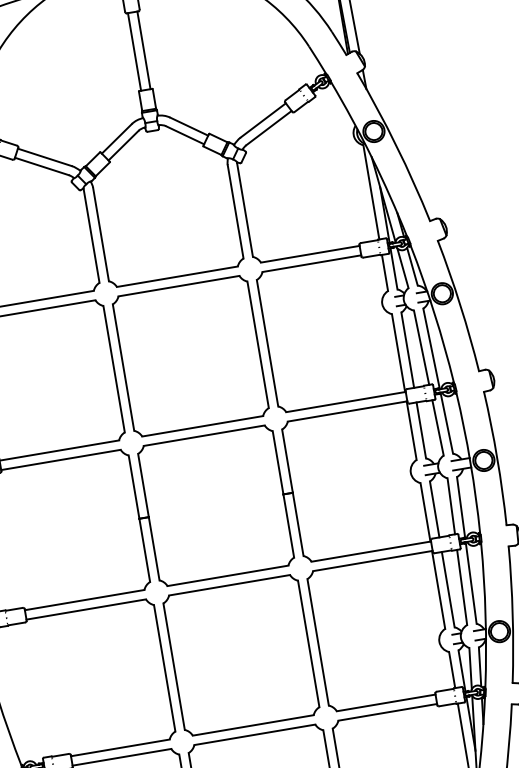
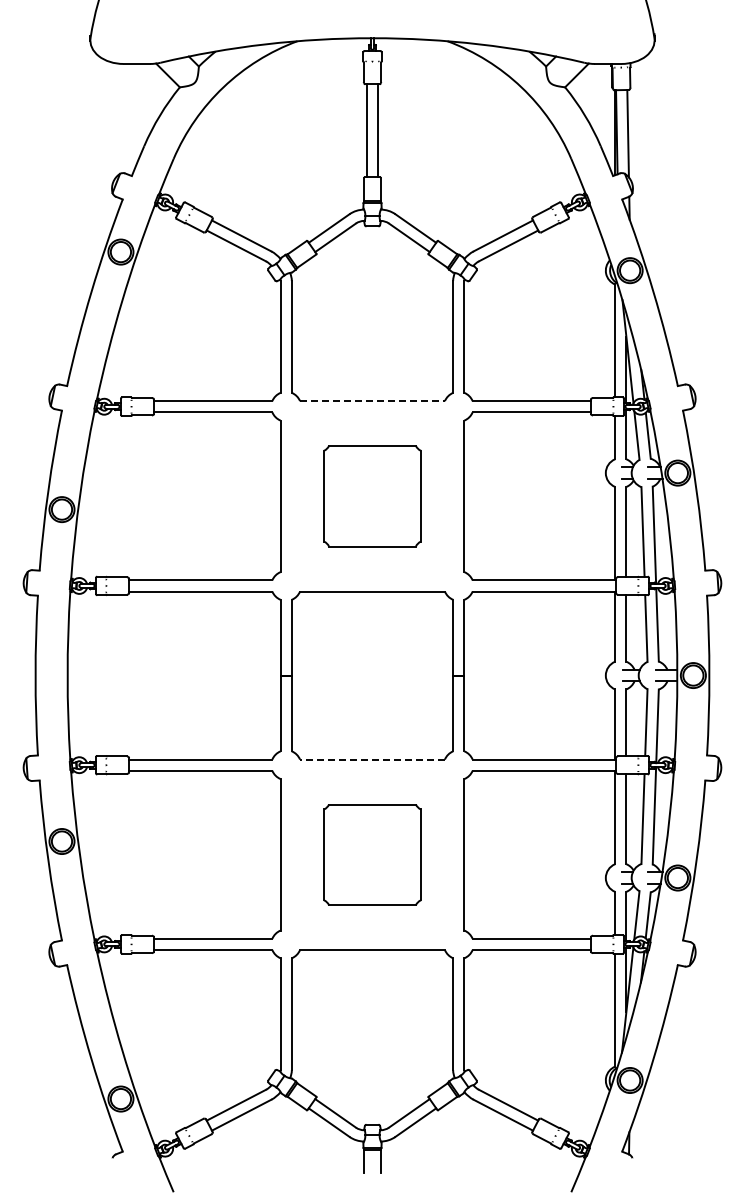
line: (178, 276) -> (373, 401), solid -> dashed
part: (190, 355) -> (372, 495), size x0.6
line: (227, 575) -> (372, 759), solid -> dashed
part: (241, 655) -> (372, 854), size x0.6

